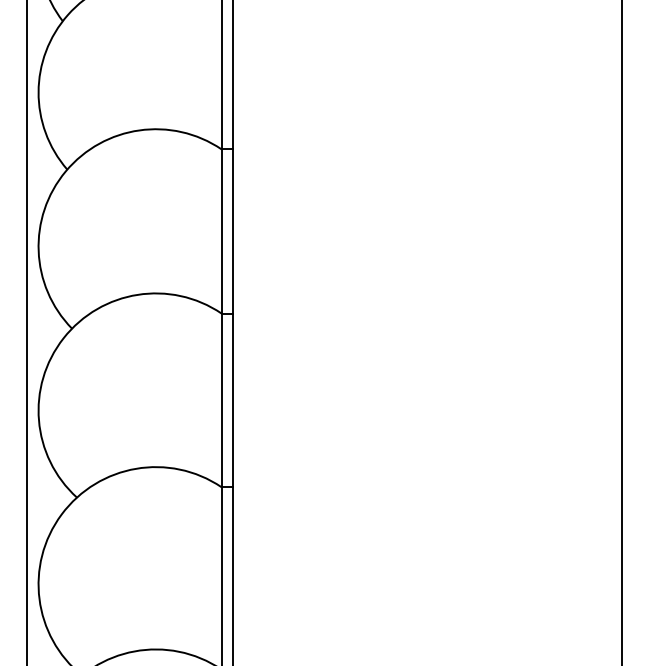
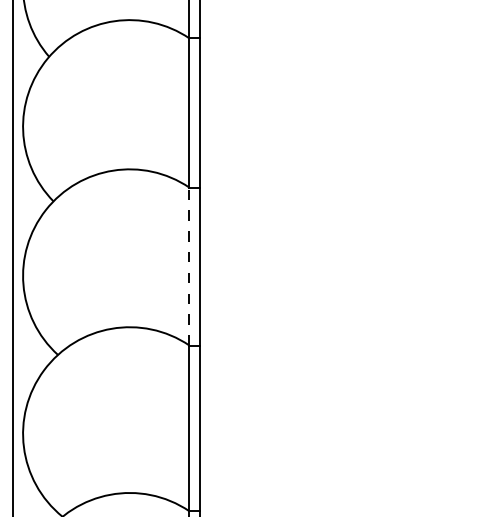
line: (221, 400) -> (189, 266), solid -> dashed

